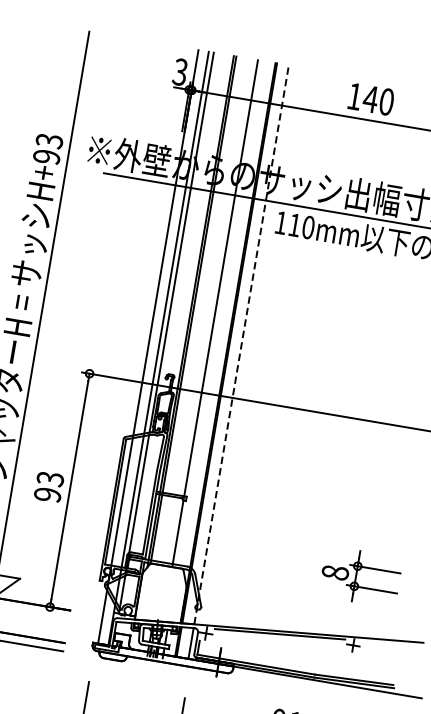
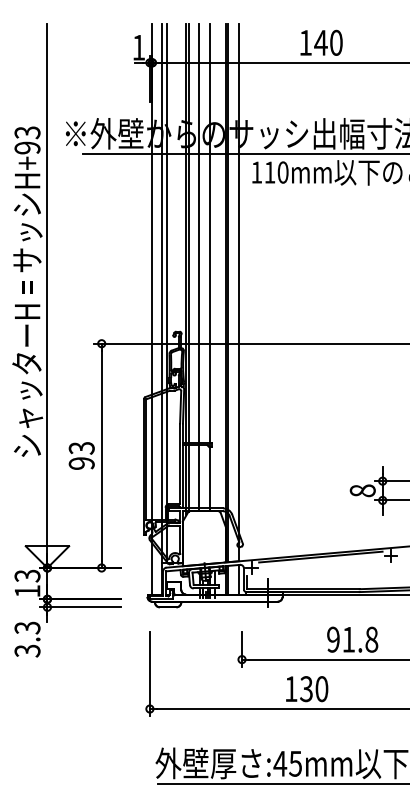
text: (180, 71) -> (138, 47), 3 -> 1
line: (203, 311) -> (198, 267), added
line: (241, 344) -> (239, 292), dashed -> solid

